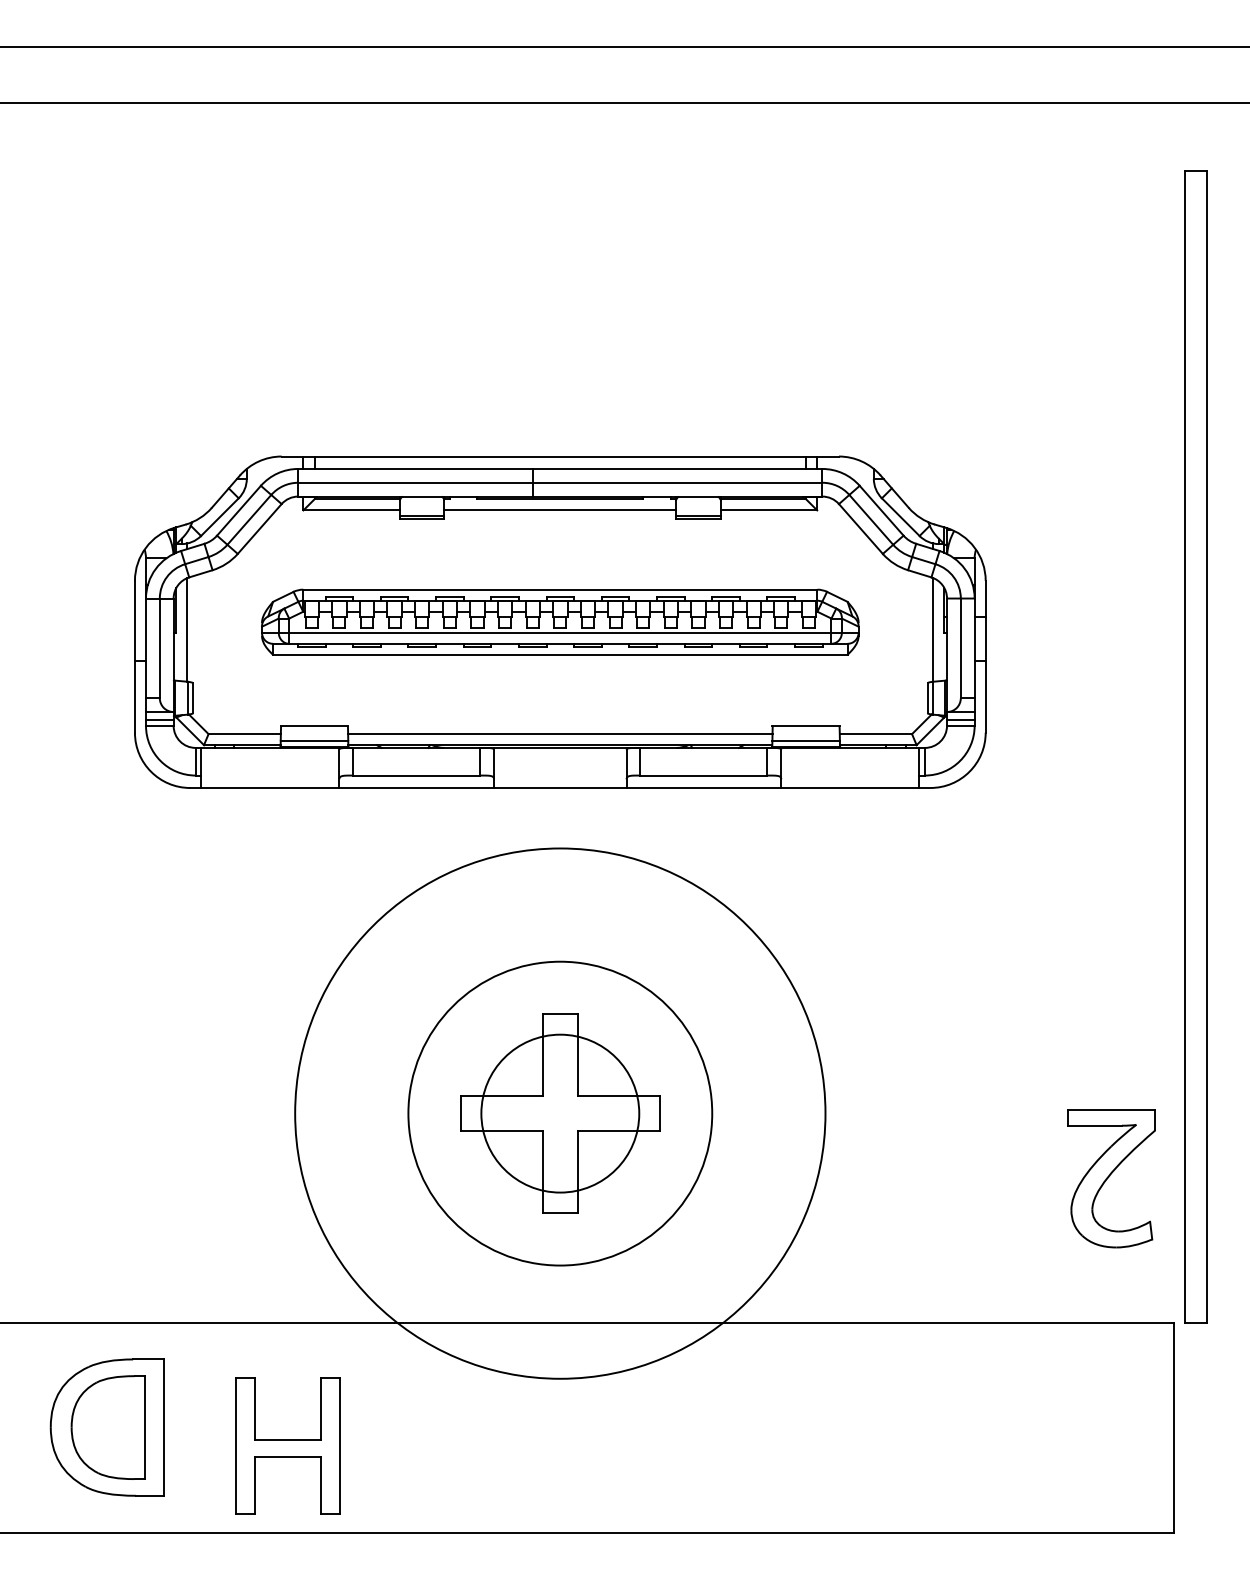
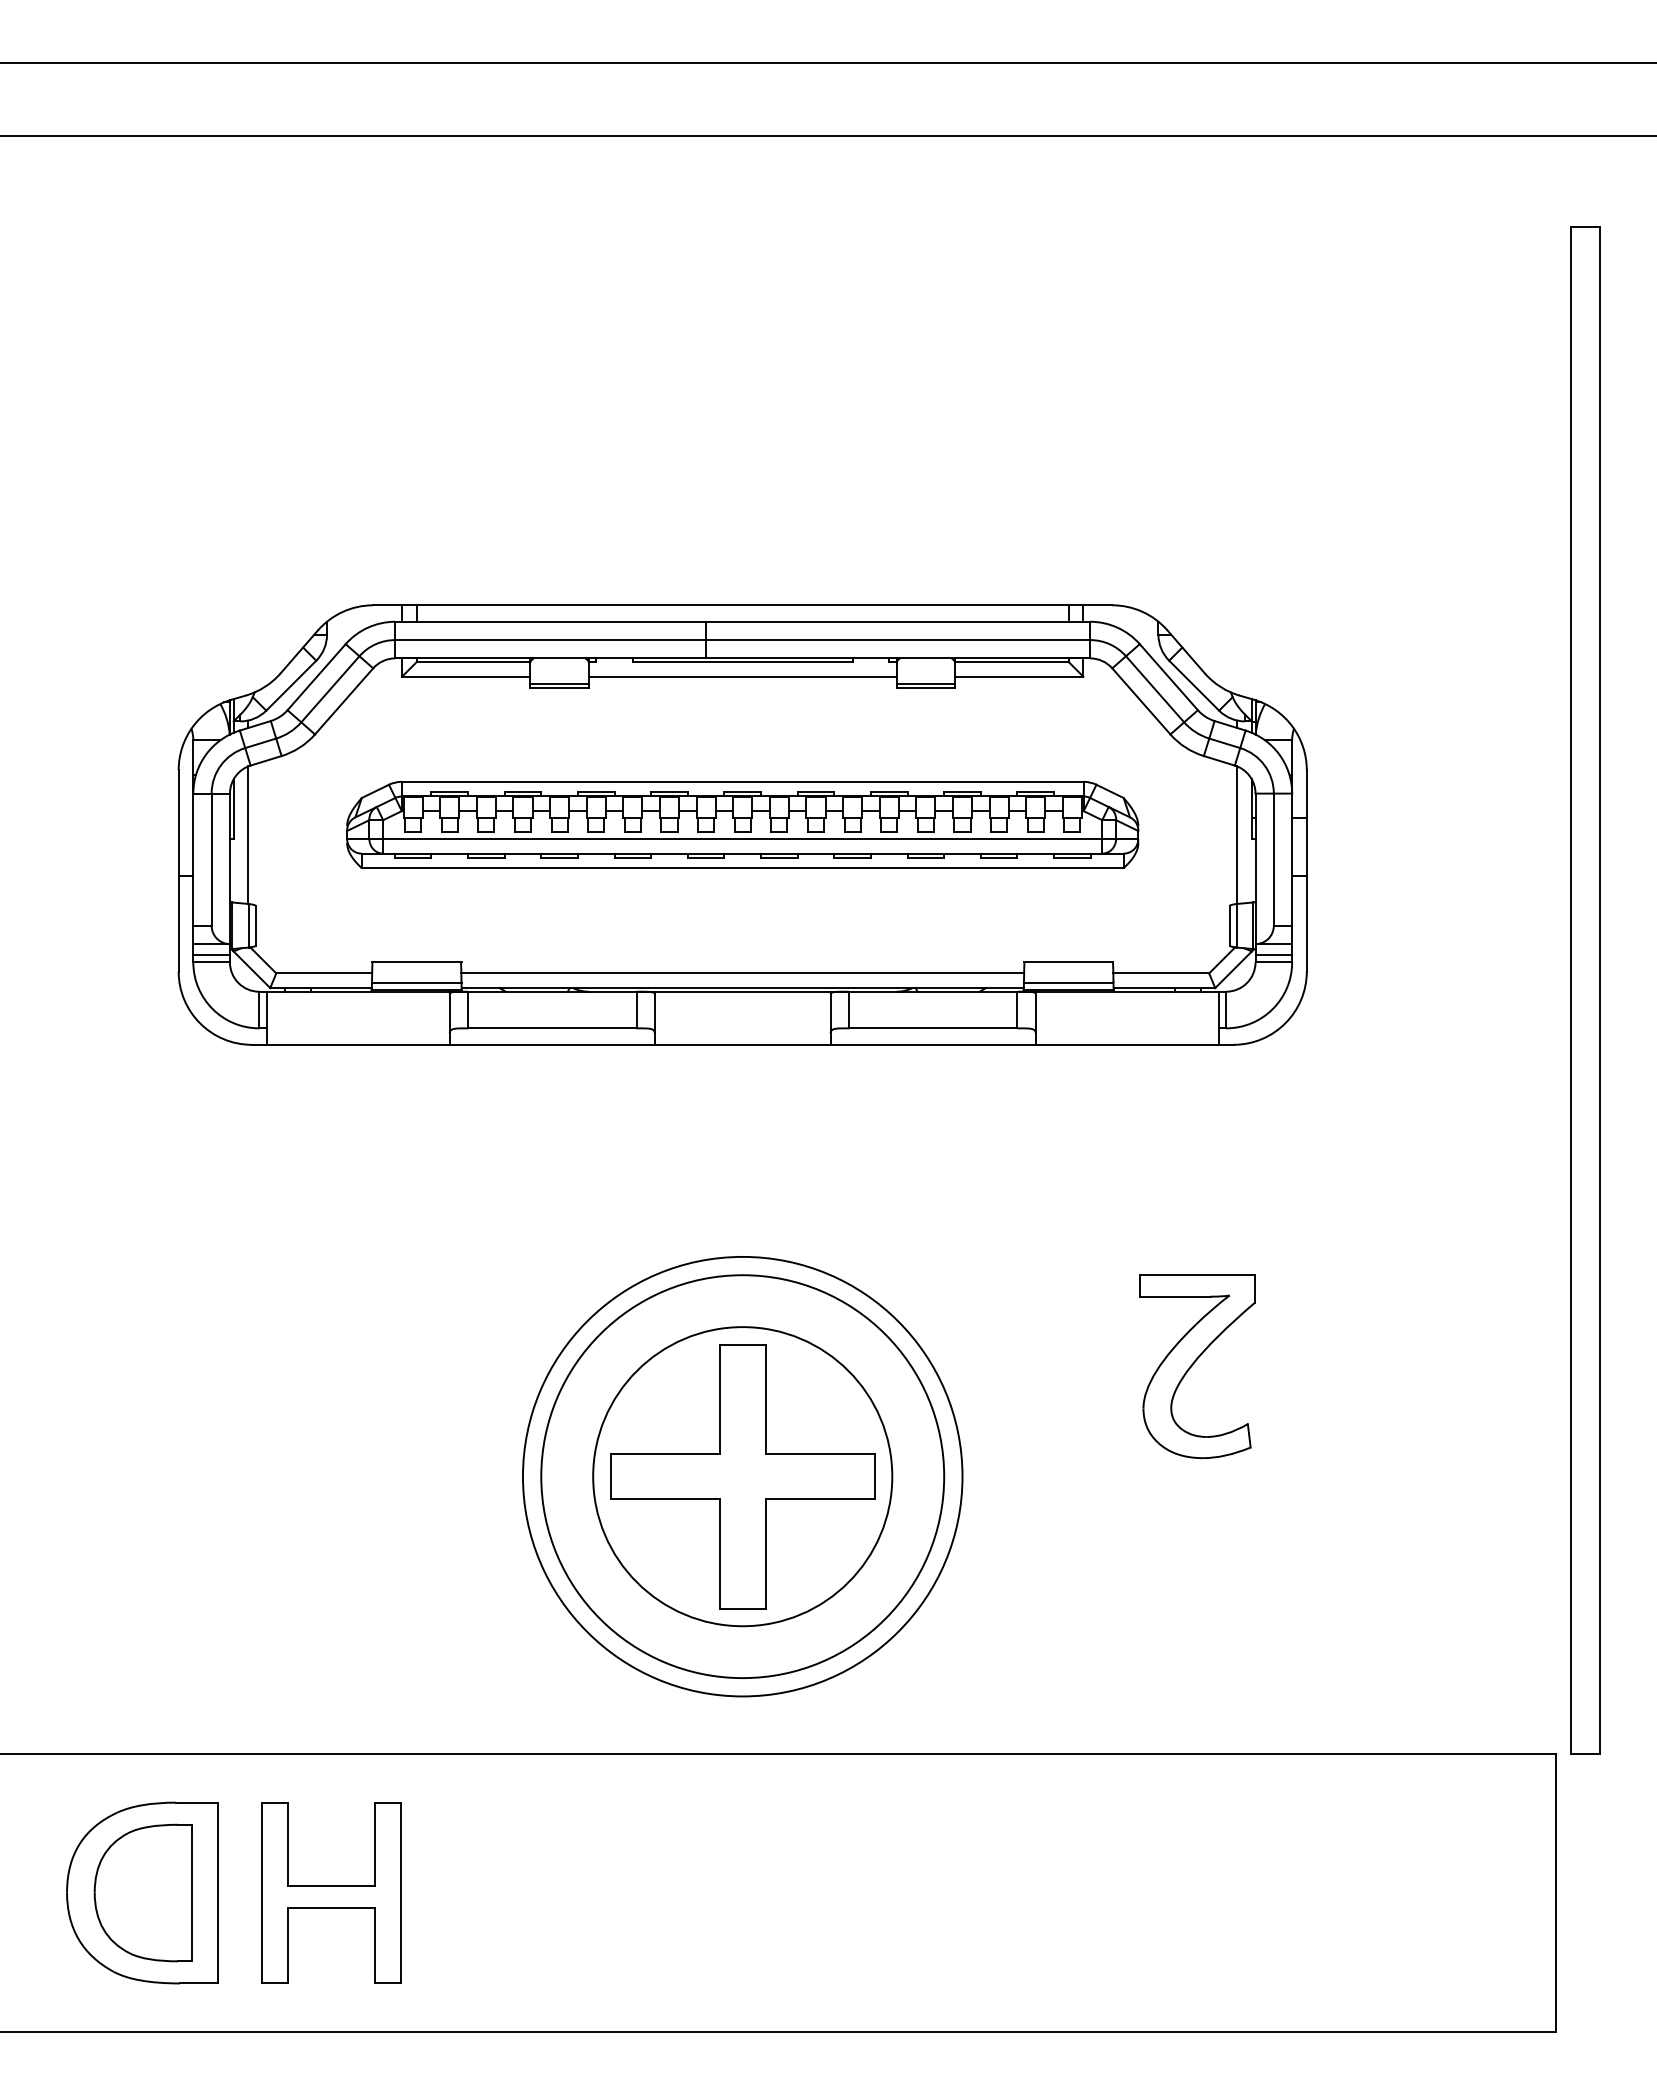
circle: (560, 1113) -> (742, 1476), size x0.62
circle: (560, 1113) -> (742, 1476), size x1.43
part: (1112, 1178) -> (1197, 1366), moved
part: (287, 1445) -> (331, 1892), moved

